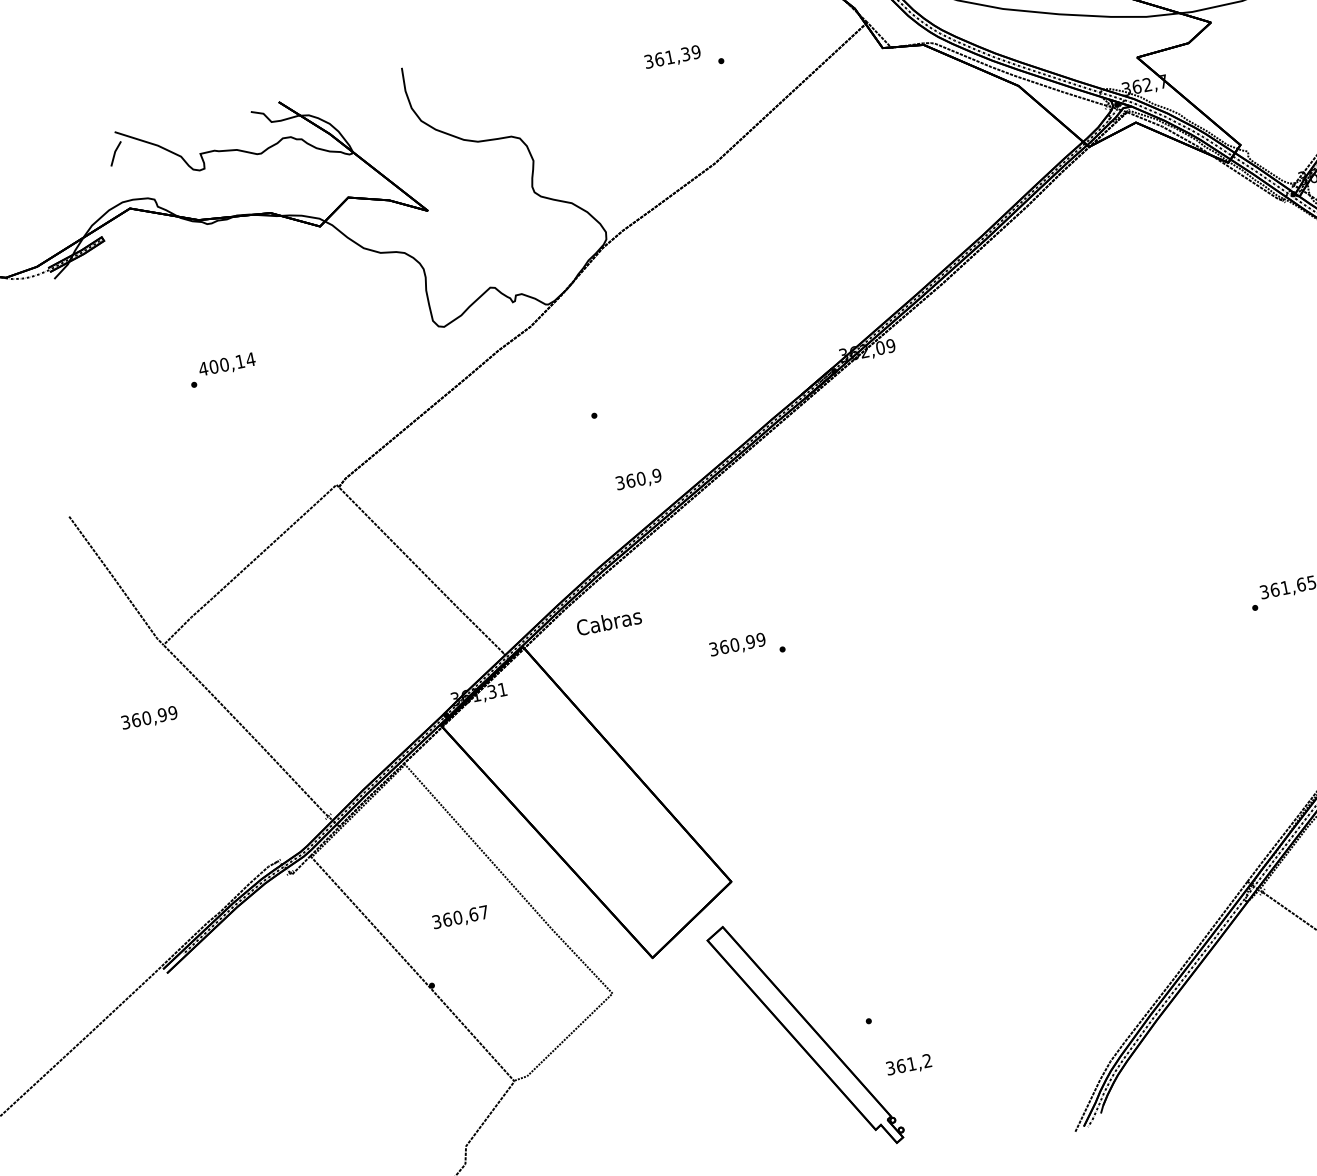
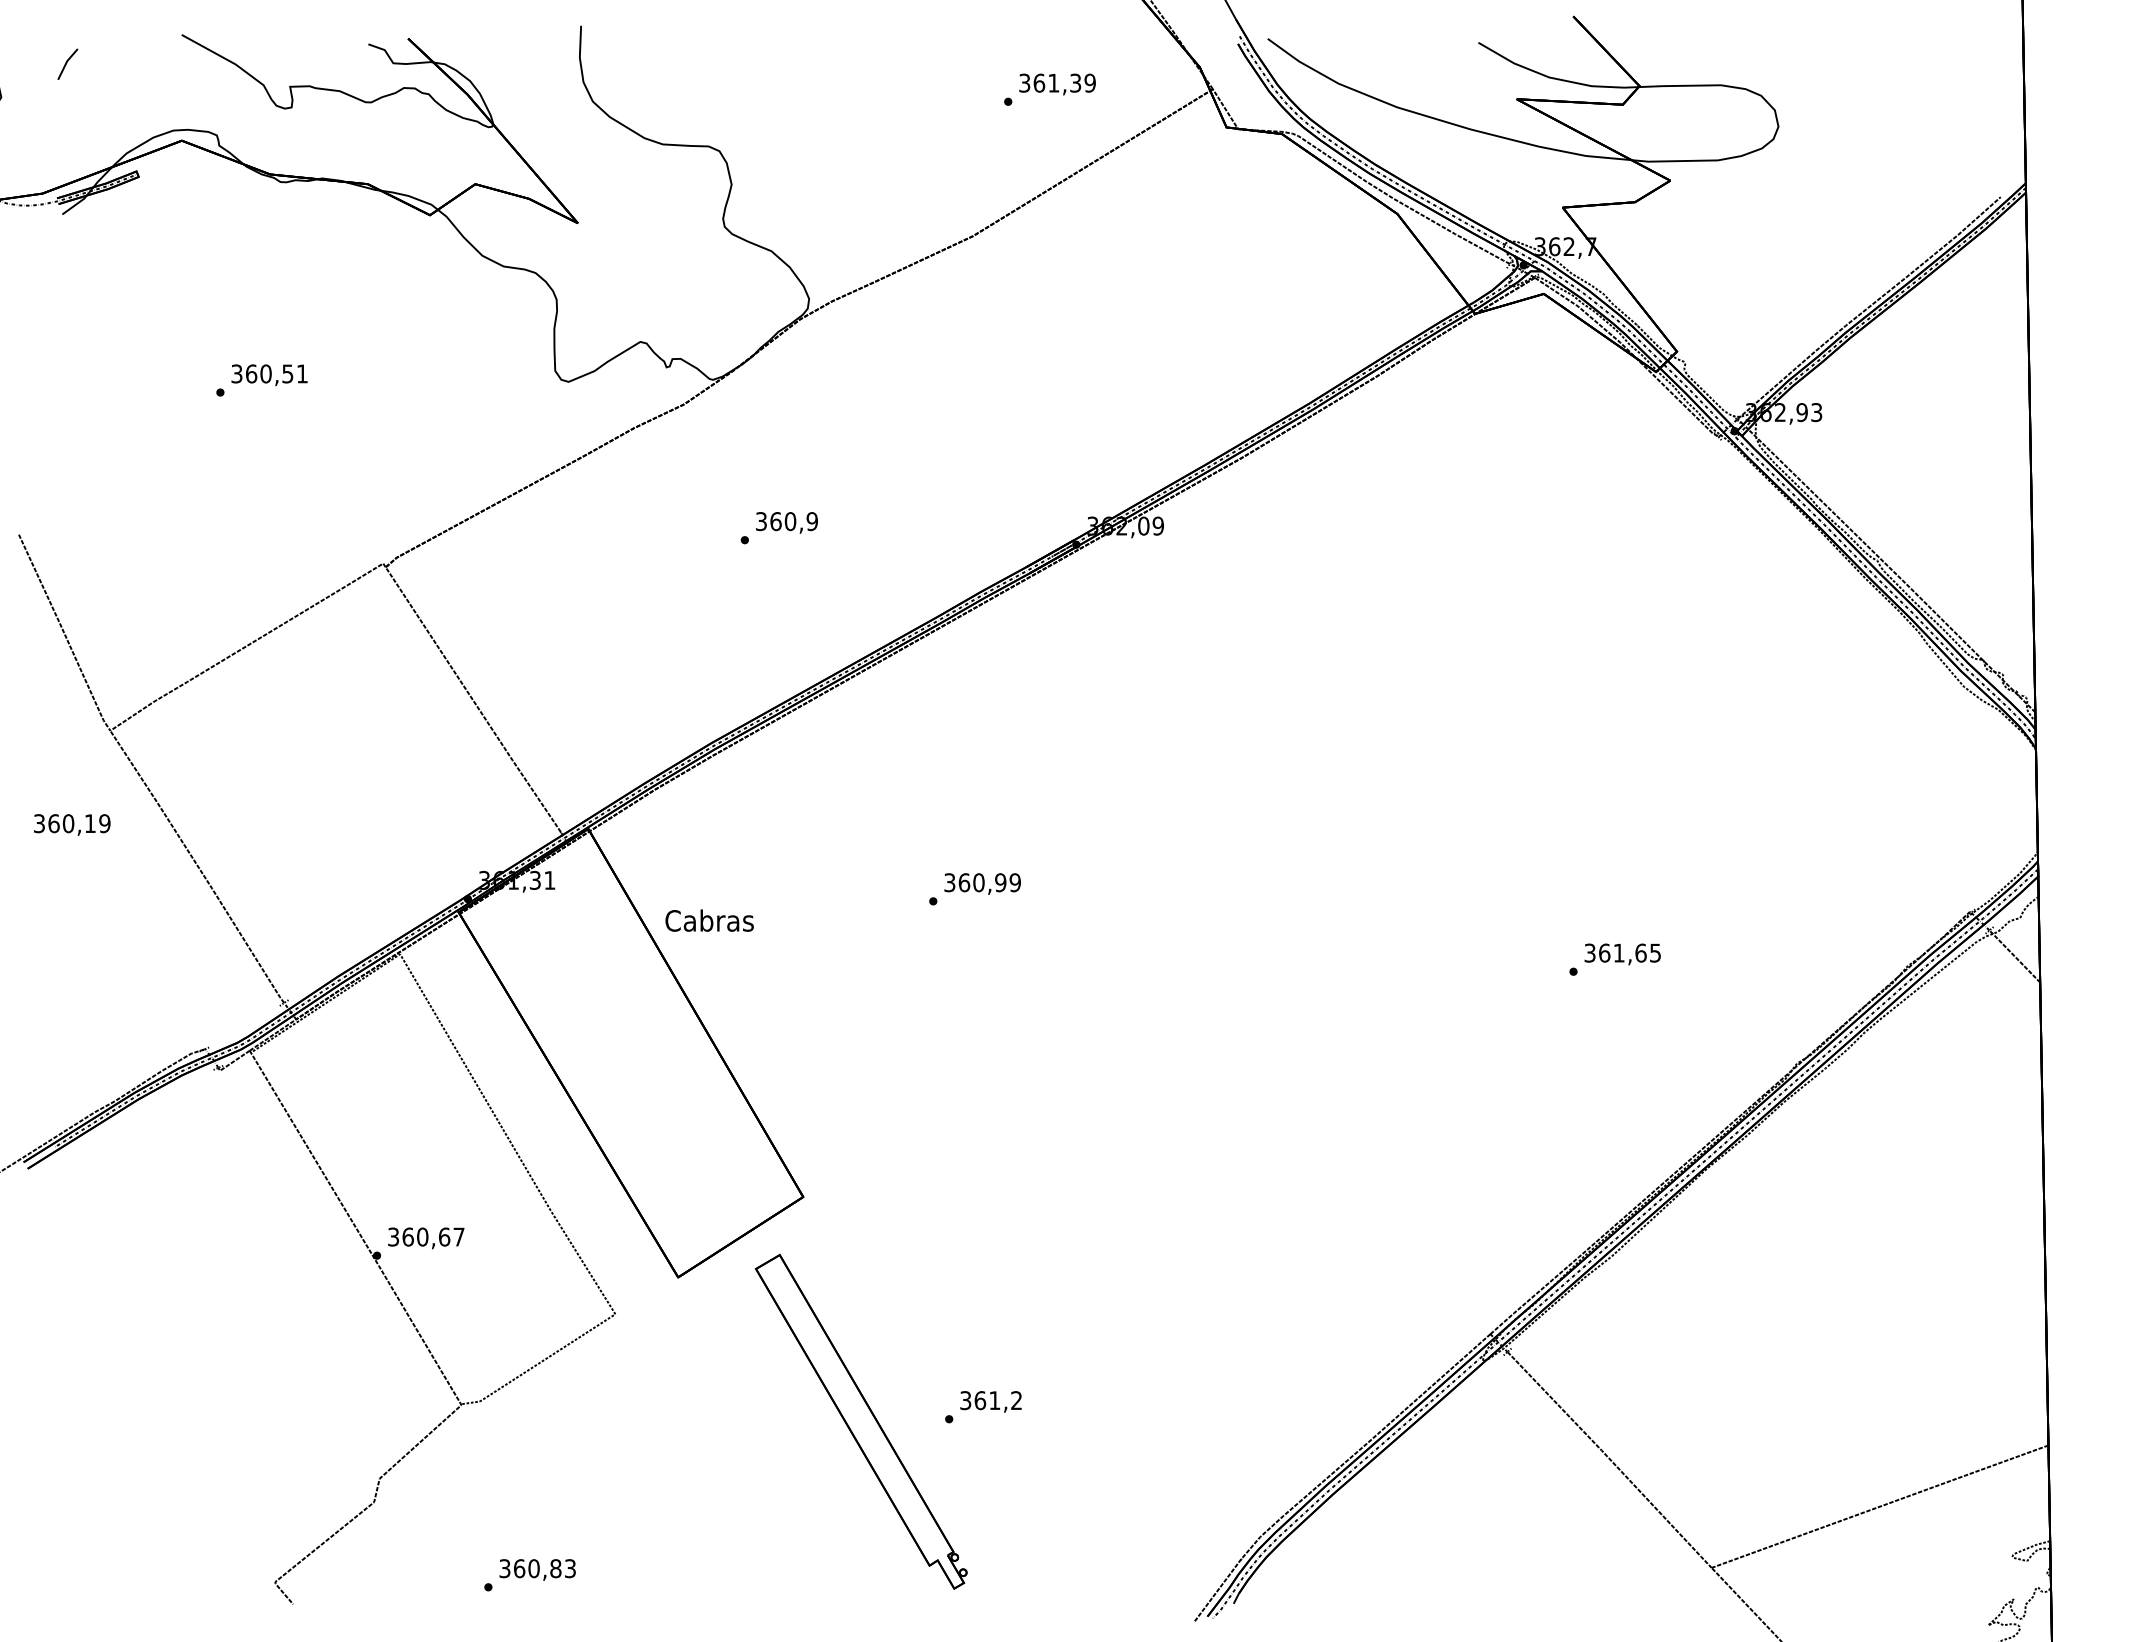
text: (672, 57) -> (1057, 84), moved
line: (115, 153) -> (67, 63), moved
text: (226, 364) -> (269, 373), 400,14 -> 360,51
text: (638, 480) -> (786, 522), moved
text: (608, 621) -> (709, 920), moved
text: (737, 645) -> (982, 883), moved
text: (161, 715) -> (89, 823), 360,99 -> 360,19
text: (460, 918) -> (426, 1238), moved
text: (908, 1065) -> (990, 1401), moved

